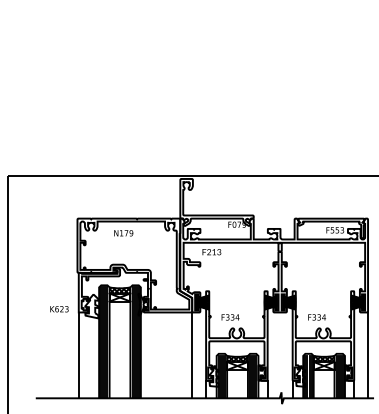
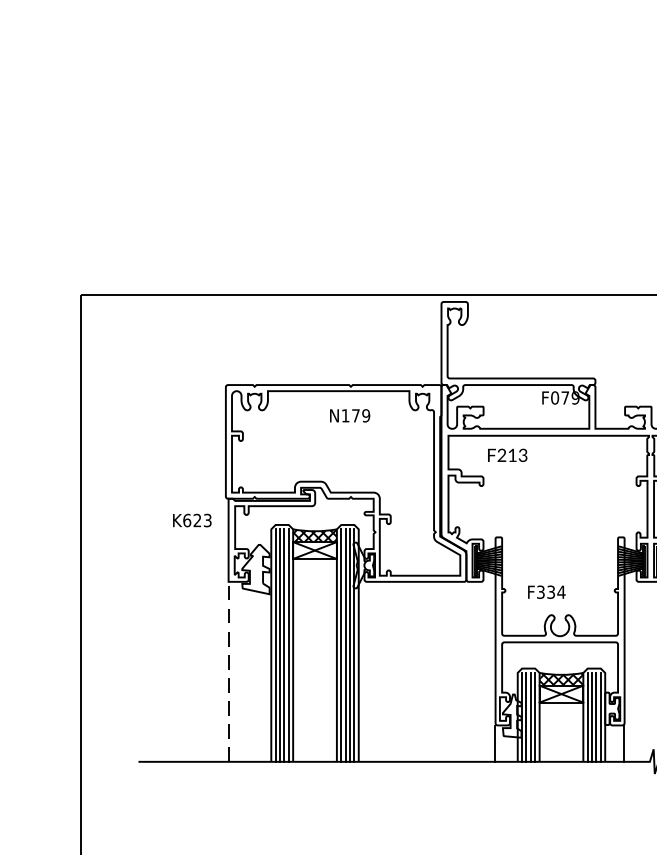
text: (123, 233) -> (349, 416), moved
text: (59, 309) -> (192, 521), moved
line: (192, 354) -> (467, 669), removed
line: (78, 355) -> (228, 672), solid -> dashed

